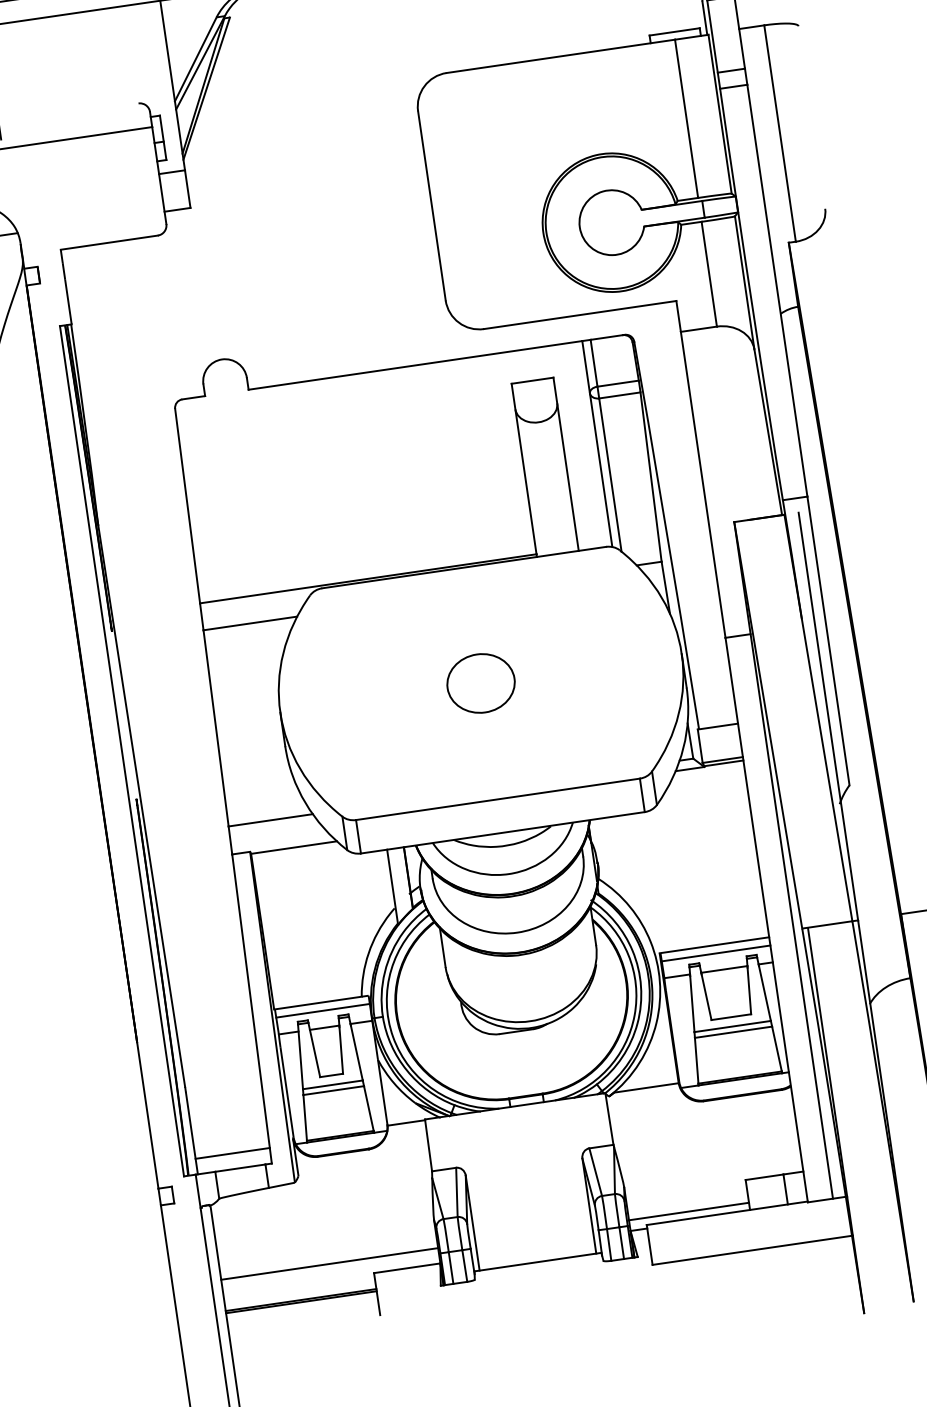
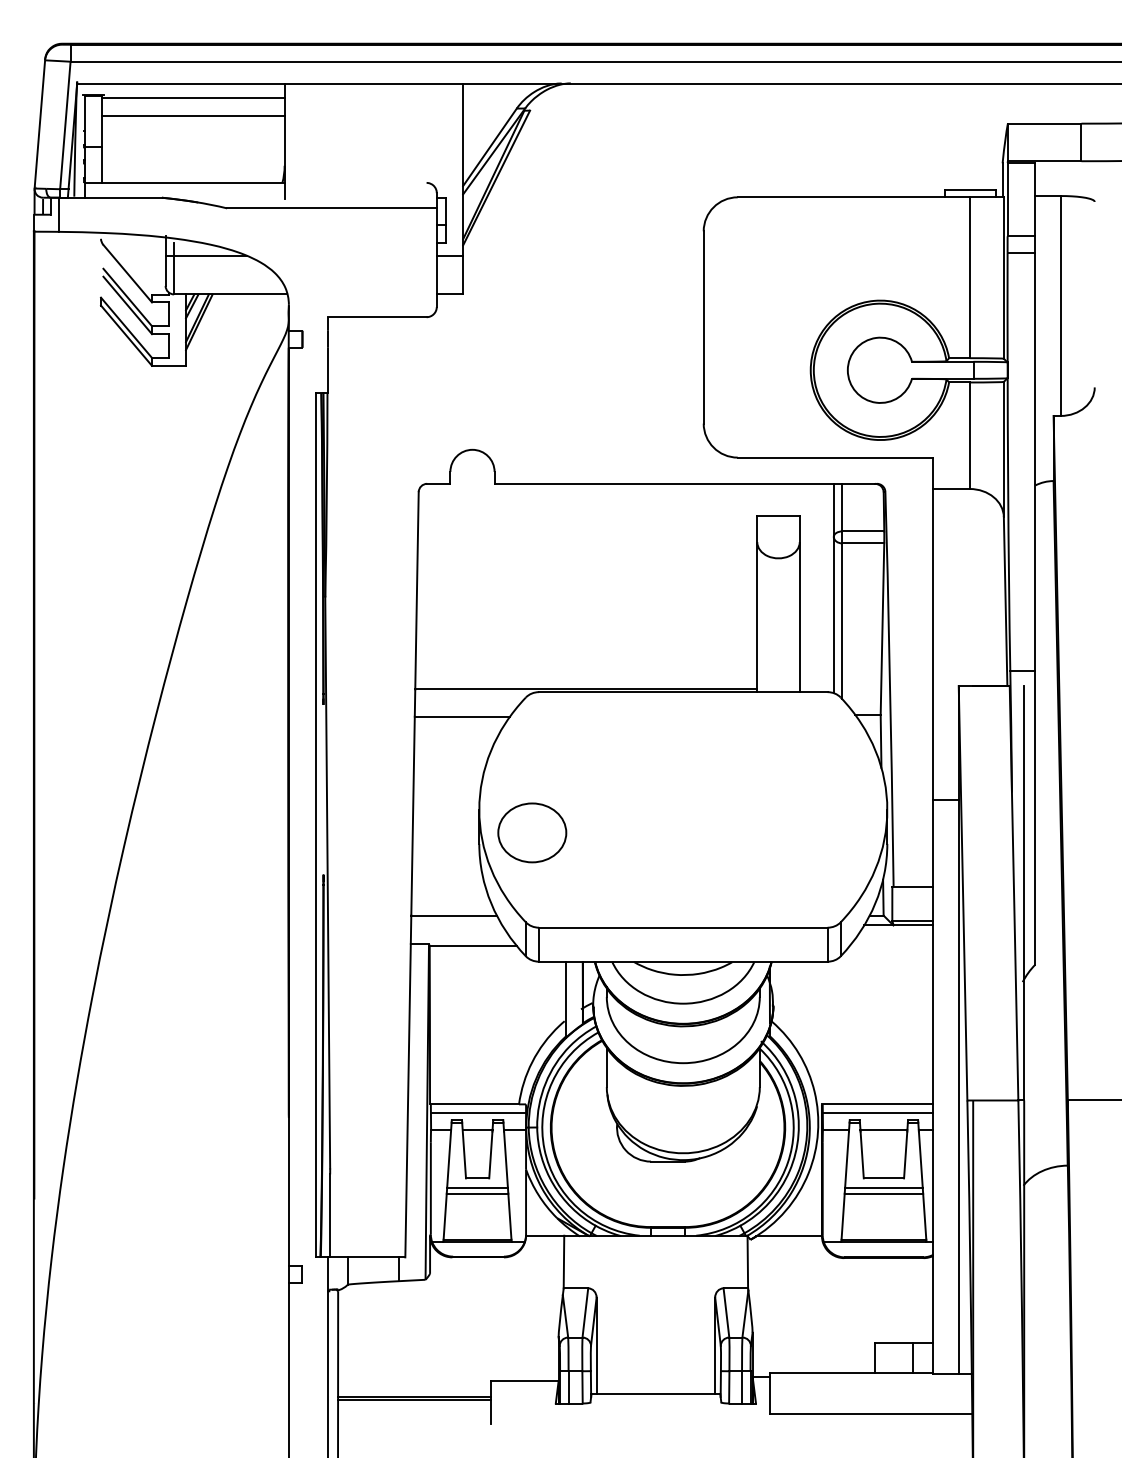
part: (481, 683) -> (532, 832), moved
line: (232, 1153) -> (367, 1241), removed
line: (688, 1211) -> (813, 1365), removed
line: (329, 1263) -> (448, 1365), removed

